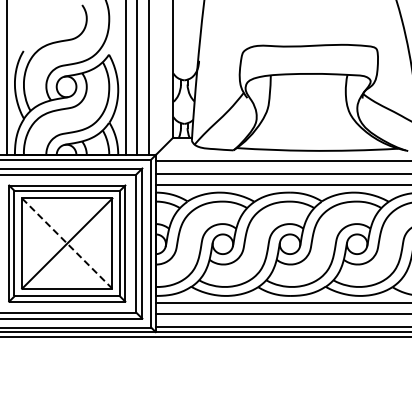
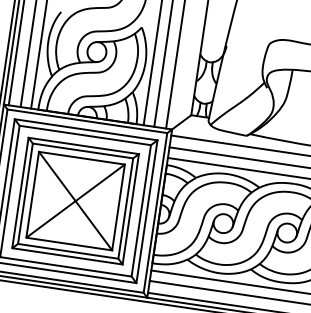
line: (67, 243) -> (75, 201), dashed -> solid

